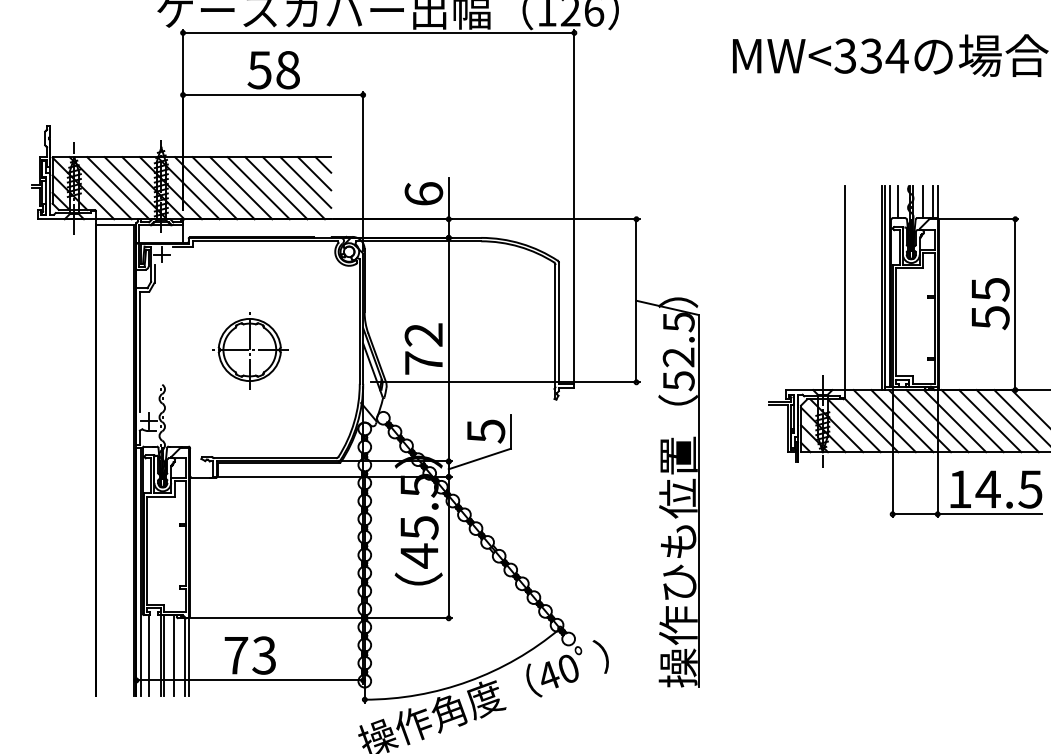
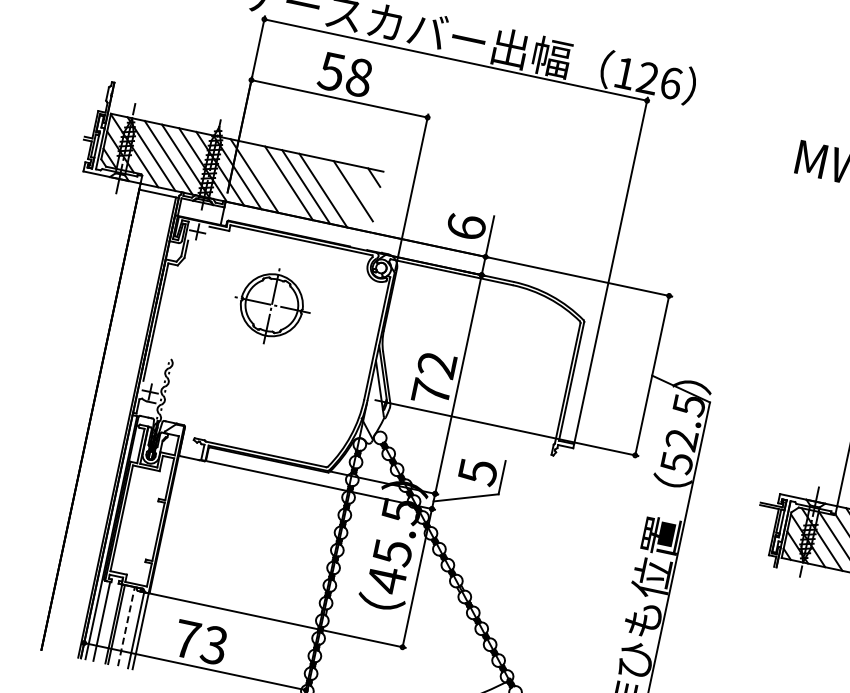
line: (314, 173) -> (363, 184), removed
line: (223, 188) -> (271, 179), removed
line: (293, 188) -> (340, 194), removed
part: (250, 350) -> (272, 305), moved
line: (174, 655) -> (126, 626), solid -> dashed

